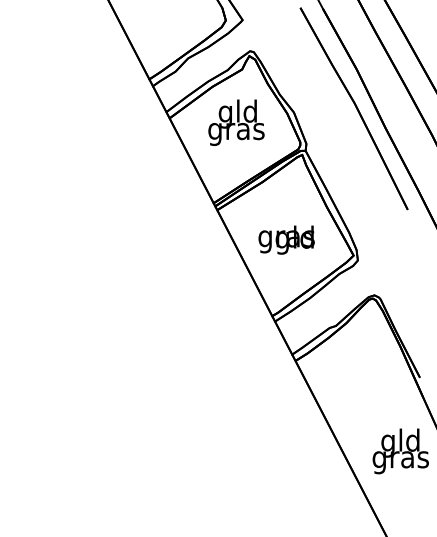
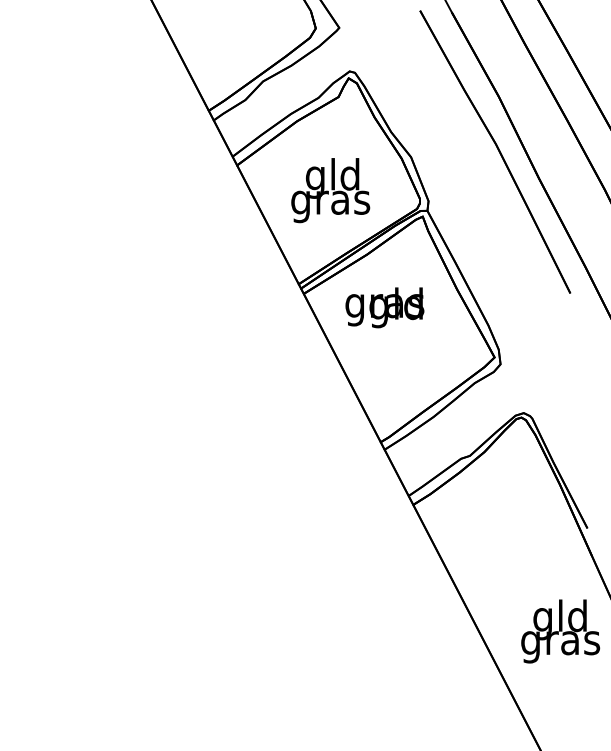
text: (236, 122) -> (330, 190), moved
text: (286, 239) -> (384, 307), moved

